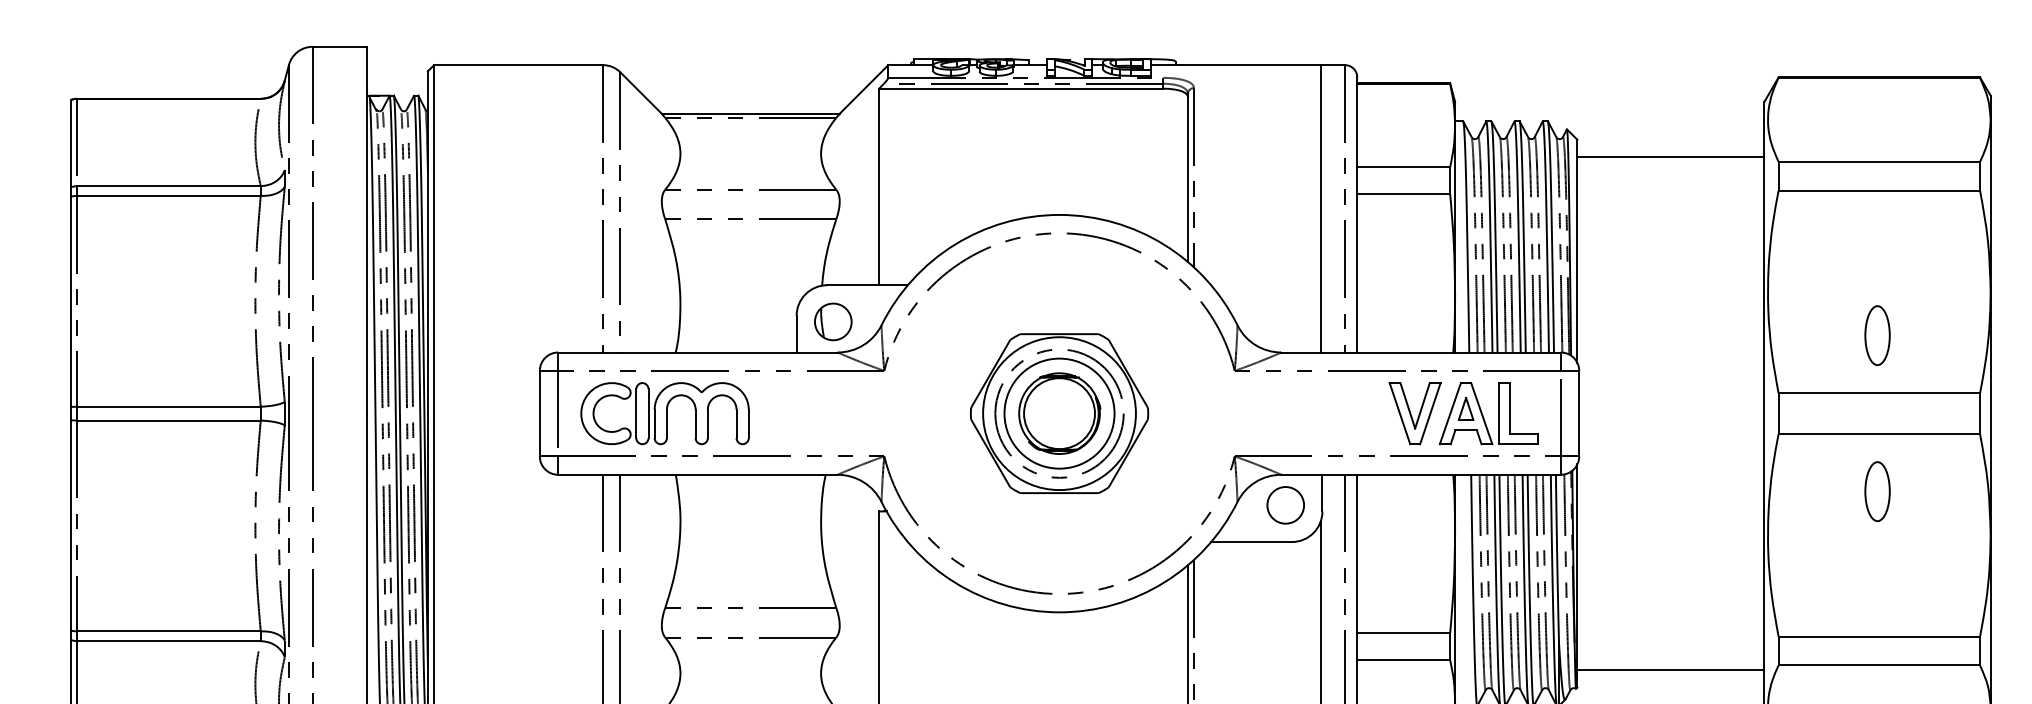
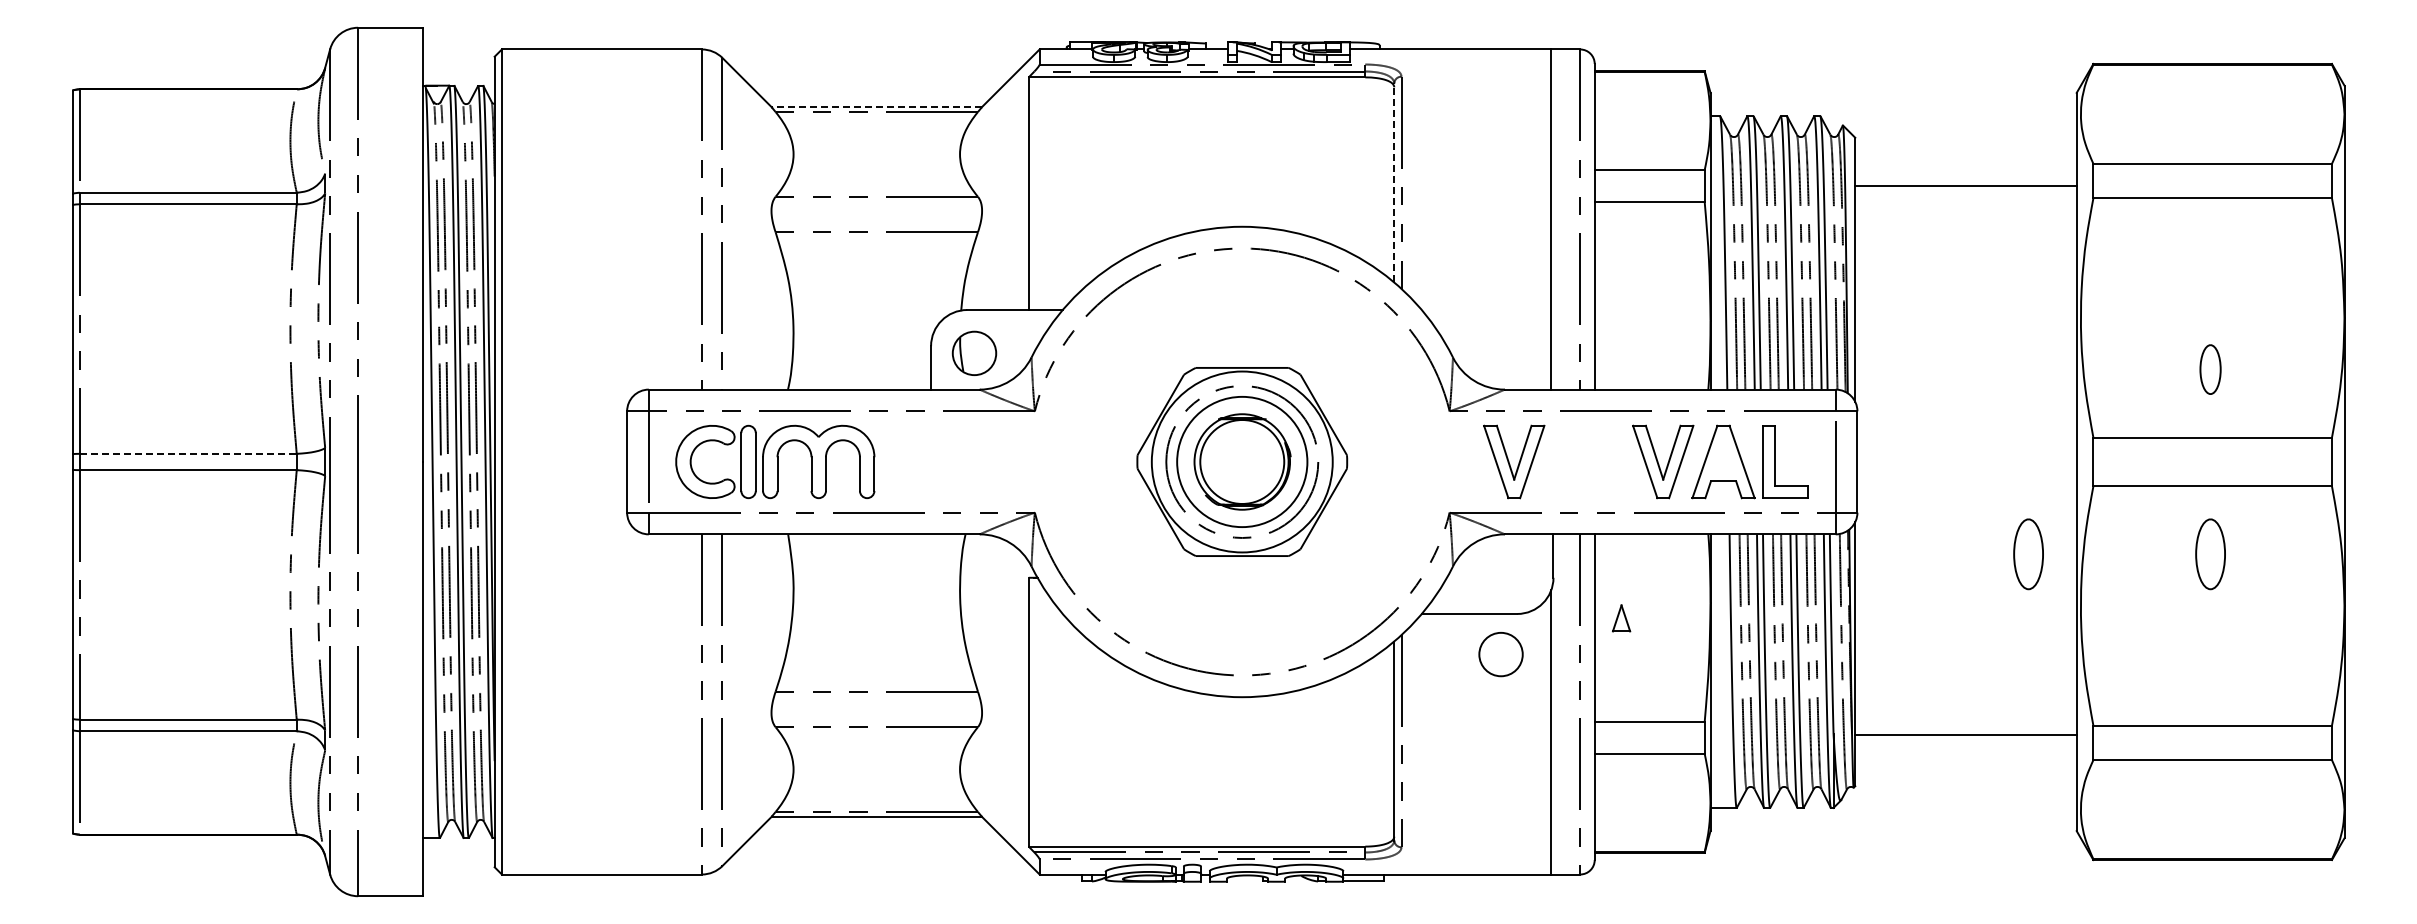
line: (750, 114) -> (876, 107), solid -> dashed
line: (1670, 157) -> (1965, 186), moved
line: (1188, 177) -> (1394, 182), solid -> dashed
part: (1877, 335) -> (2210, 369), size x0.7
line: (169, 406) -> (188, 453), solid -> dashed
part: (1466, 409) -> (1621, 618), moved
part: (1289, 413) -> (1514, 461), added
part: (1723, 491) -> (2028, 554), added
circle: (1285, 505) -> (1500, 654), moved
line: (1670, 670) -> (1965, 734), moved

